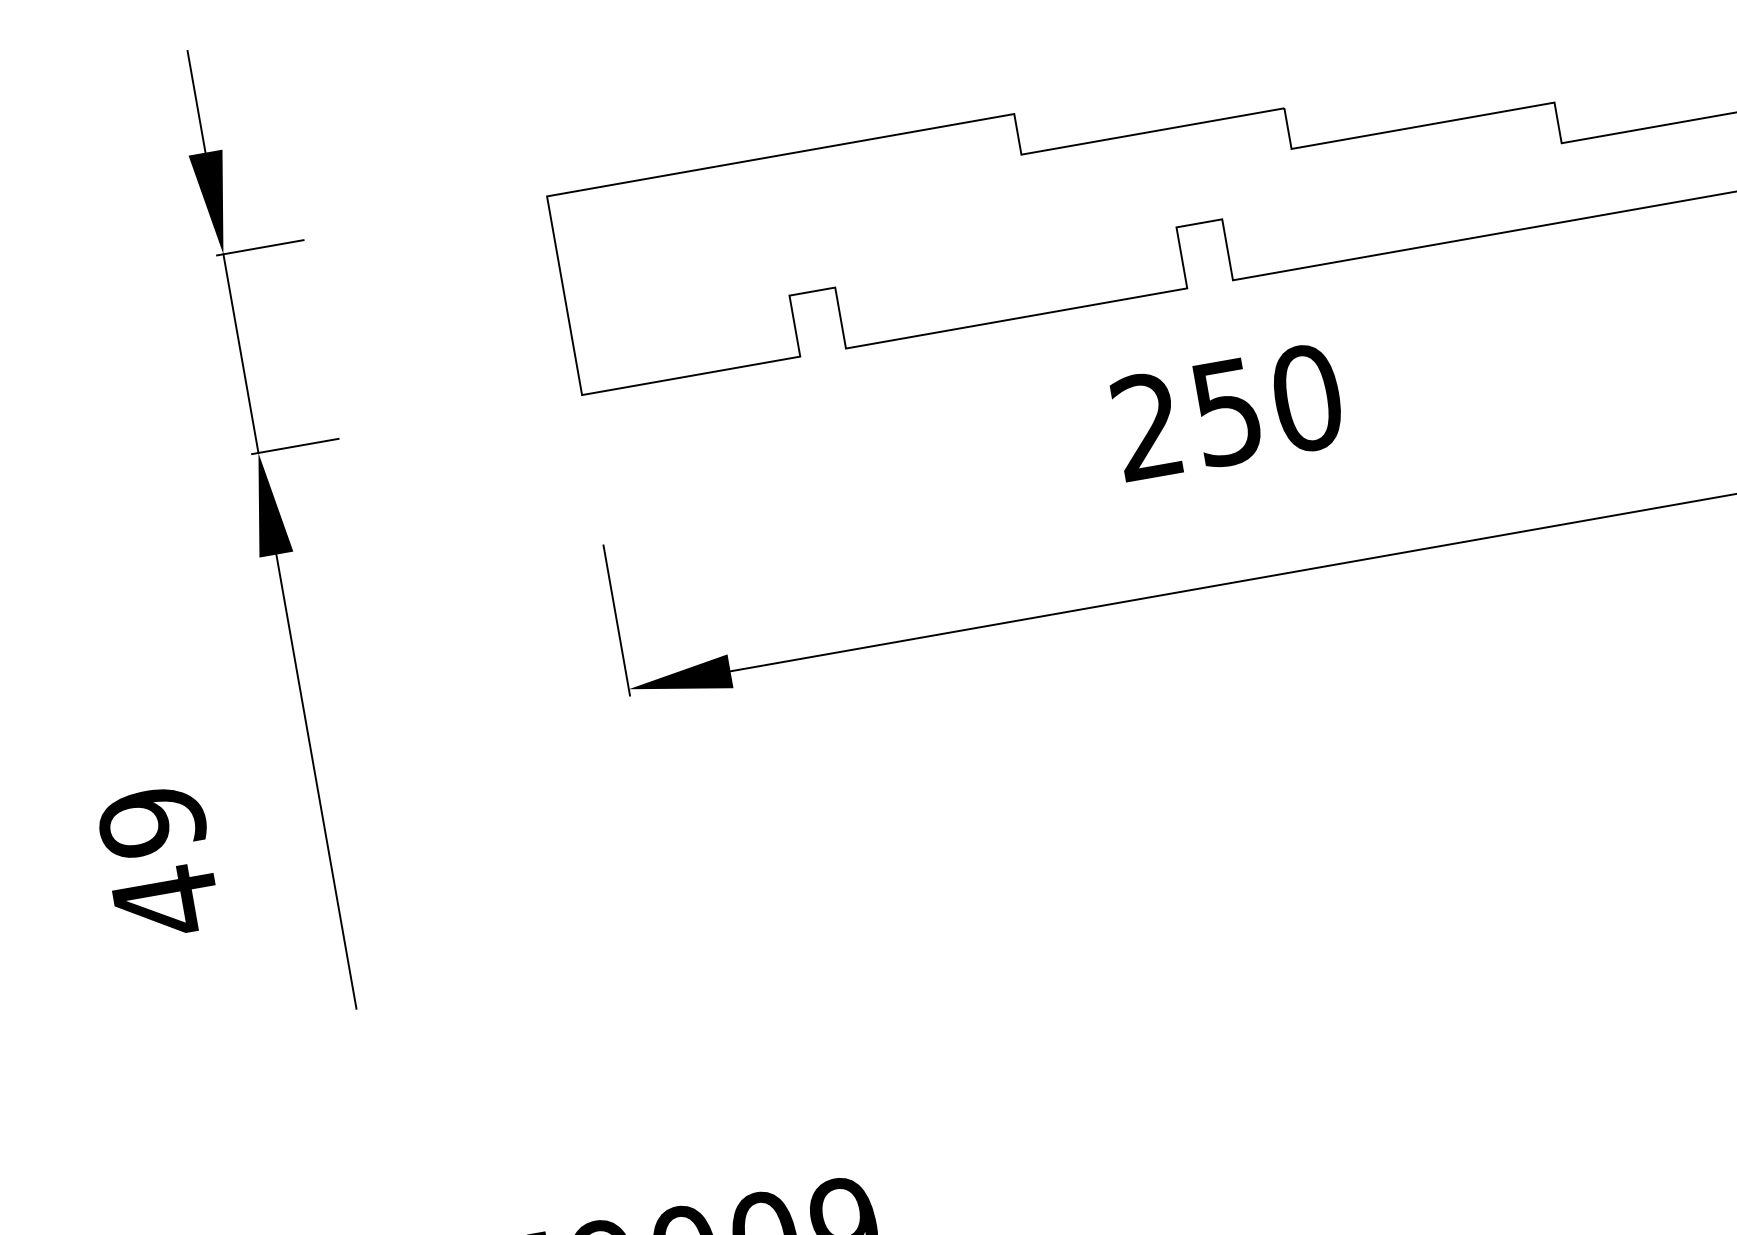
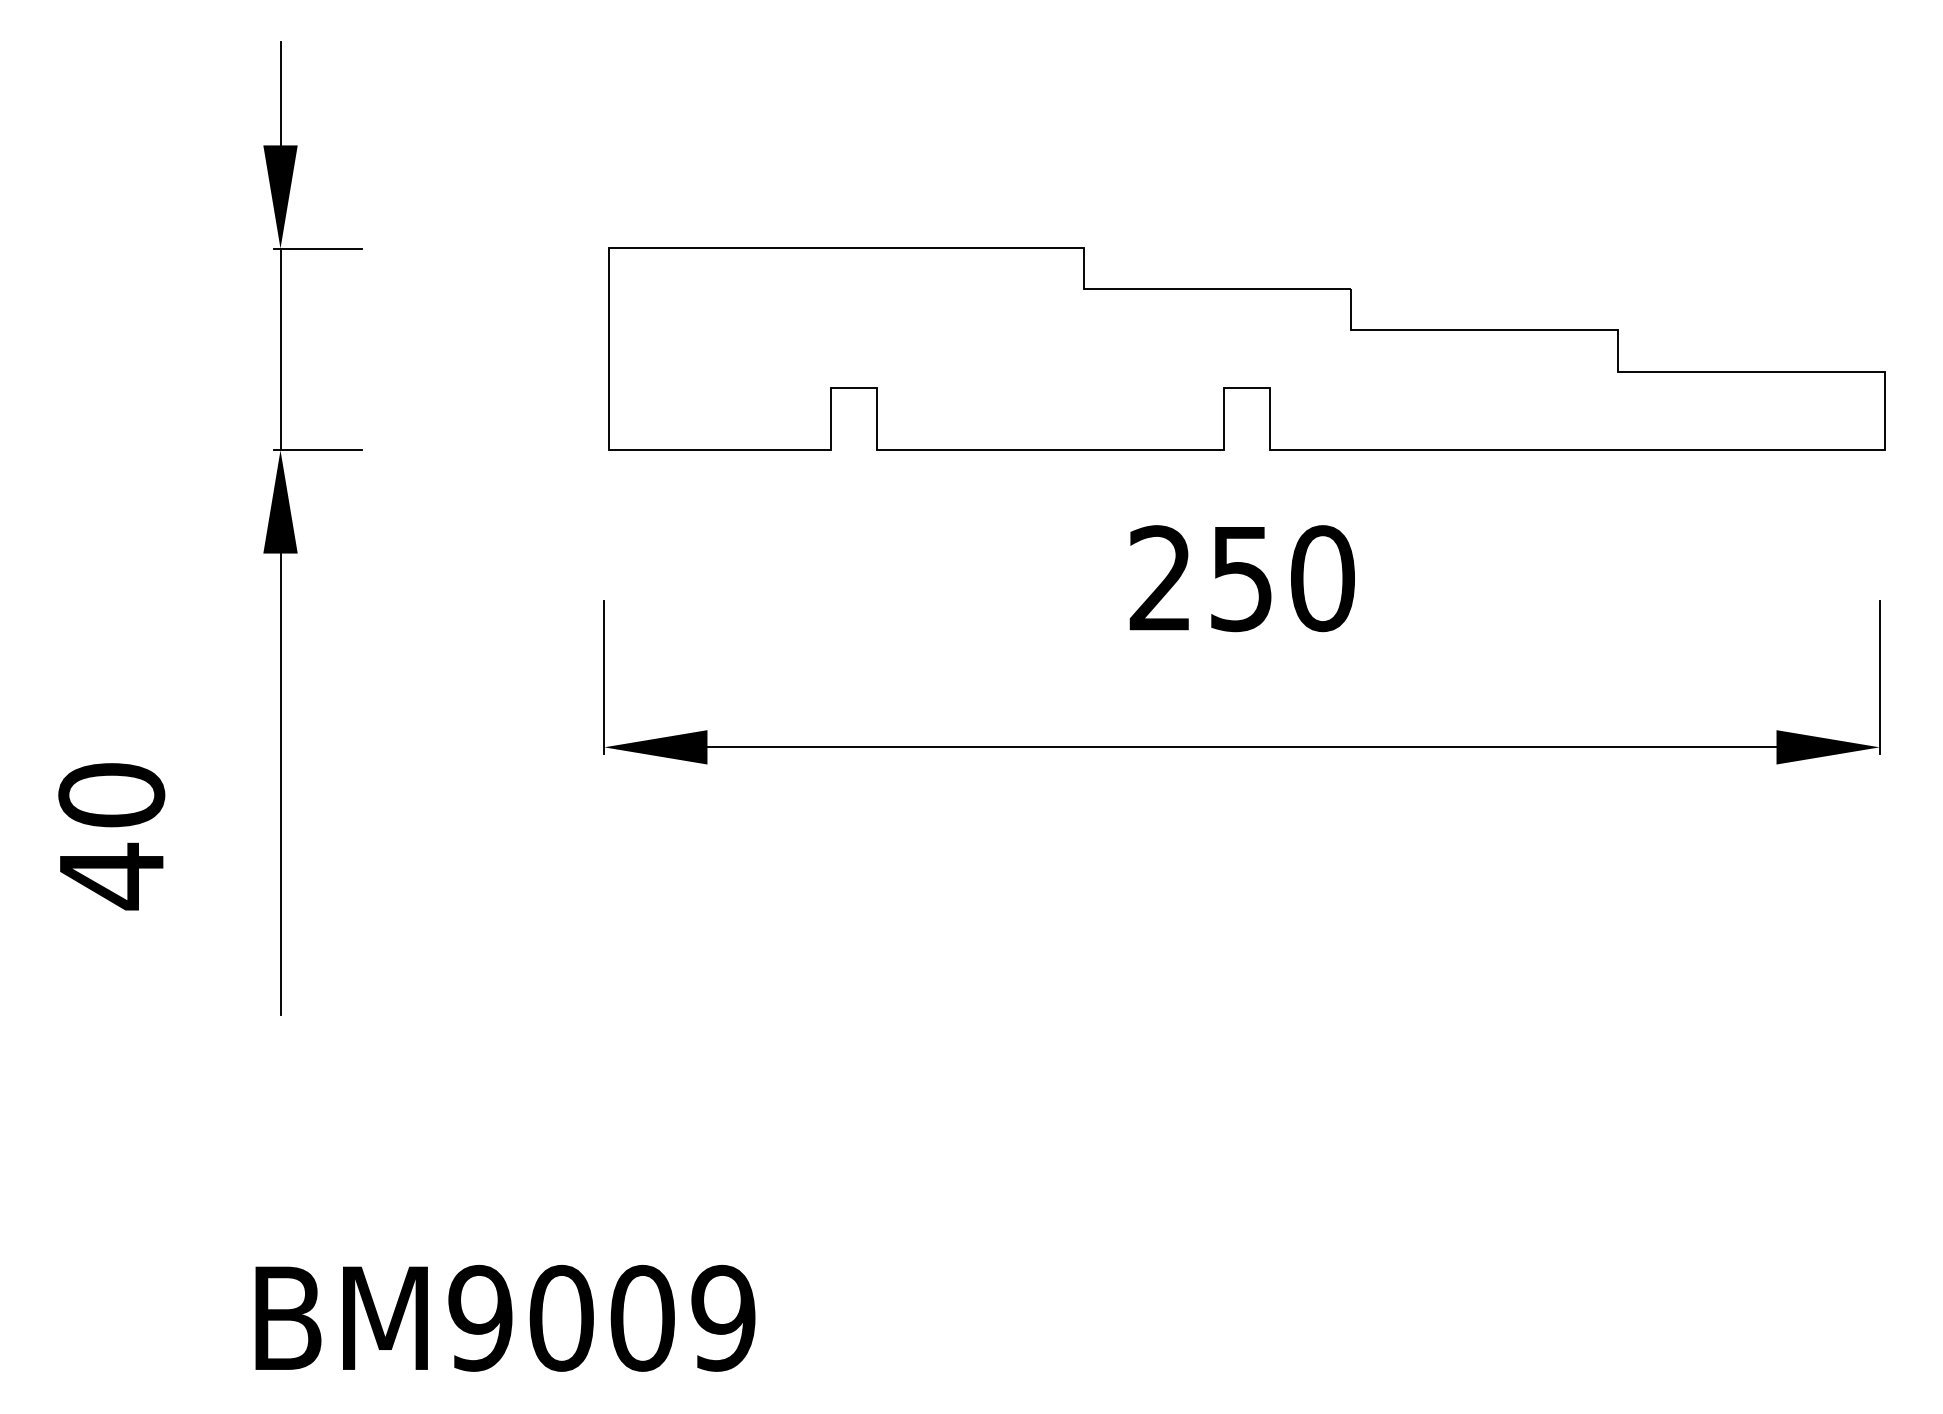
text: (151, 822) -> (111, 795), 49 -> 40

